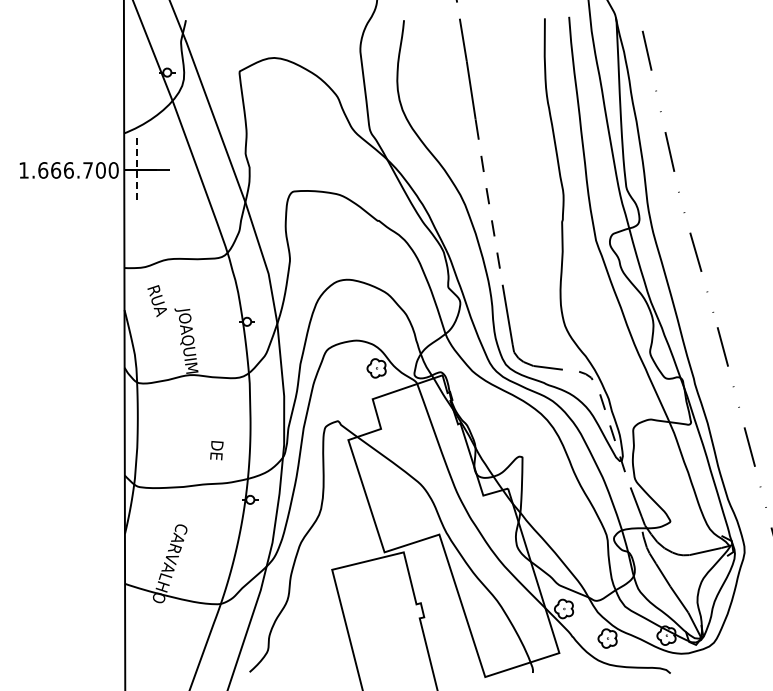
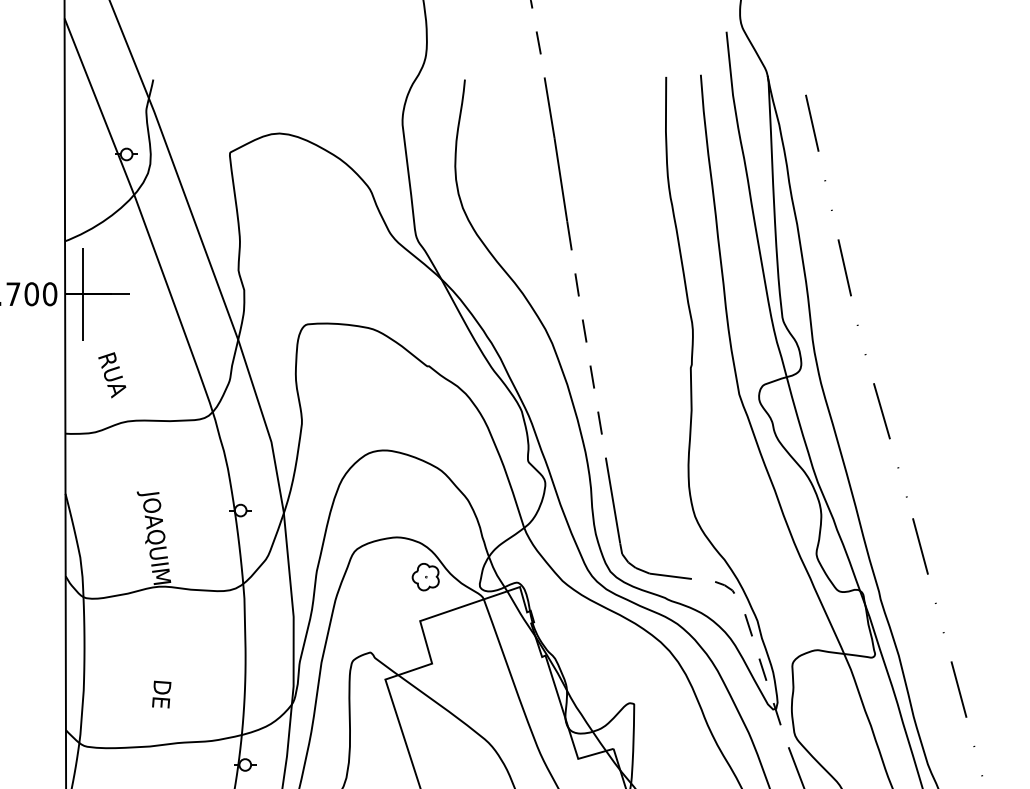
line: (136, 170) -> (82, 294), dashed -> solid
text: (156, 301) -> (111, 375), moved
text: (216, 450) -> (161, 694), moved

